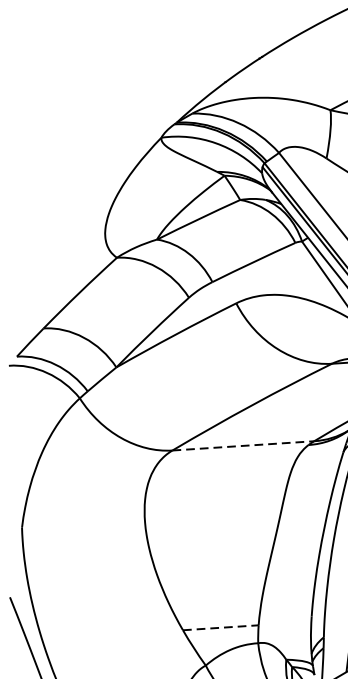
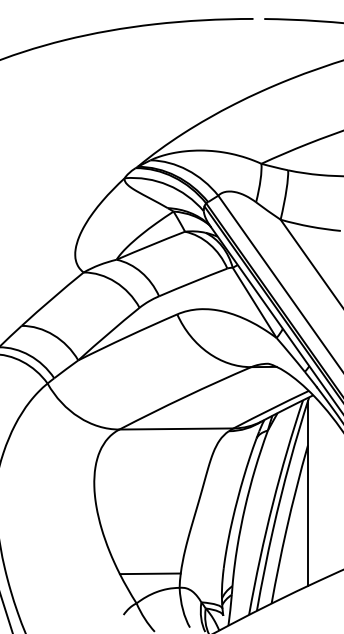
line: (244, 445) -> (177, 428), dashed -> solid
line: (221, 627) -> (150, 573), dashed -> solid

